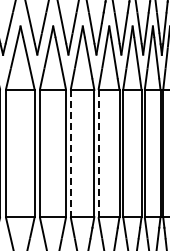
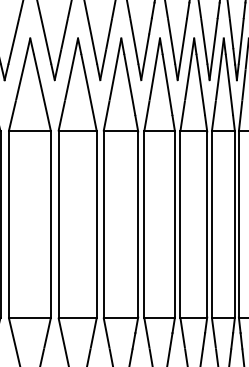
line: (70, 153) -> (103, 224), dashed -> solid
line: (98, 153) -> (144, 224), dashed -> solid

